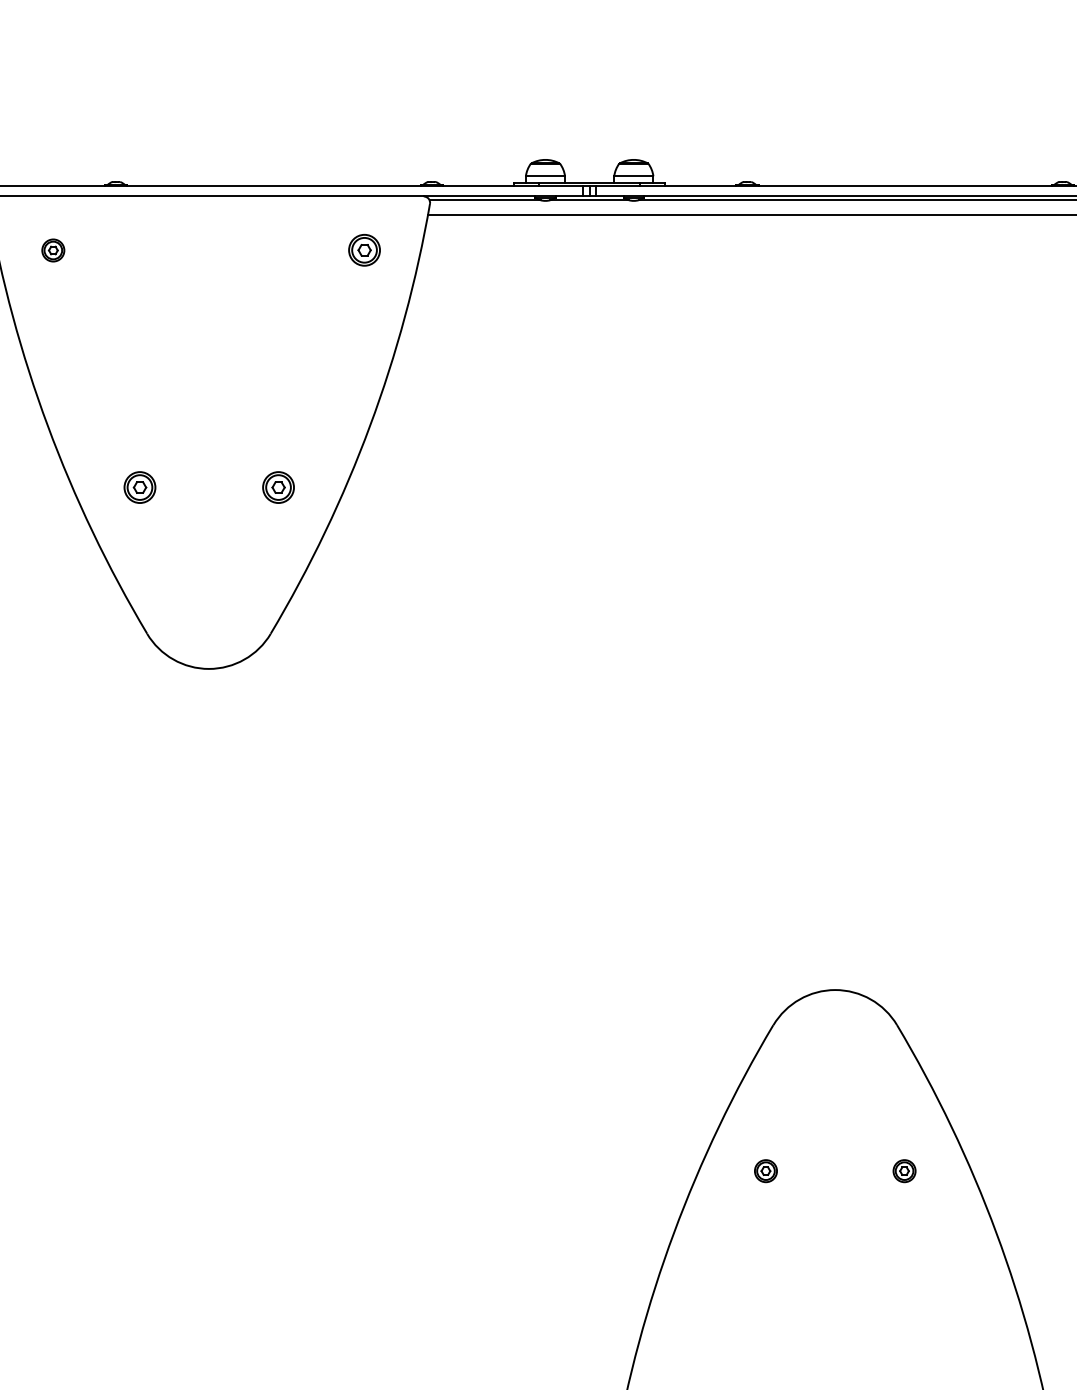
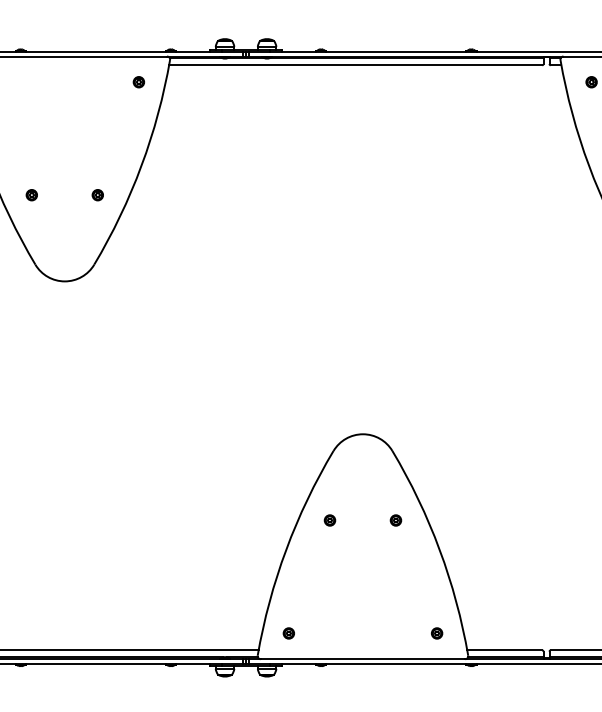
part: (363, 251) -> (138, 82), size x0.71
part: (138, 488) -> (31, 195), size x0.71
part: (277, 488) -> (97, 195), size x0.71

